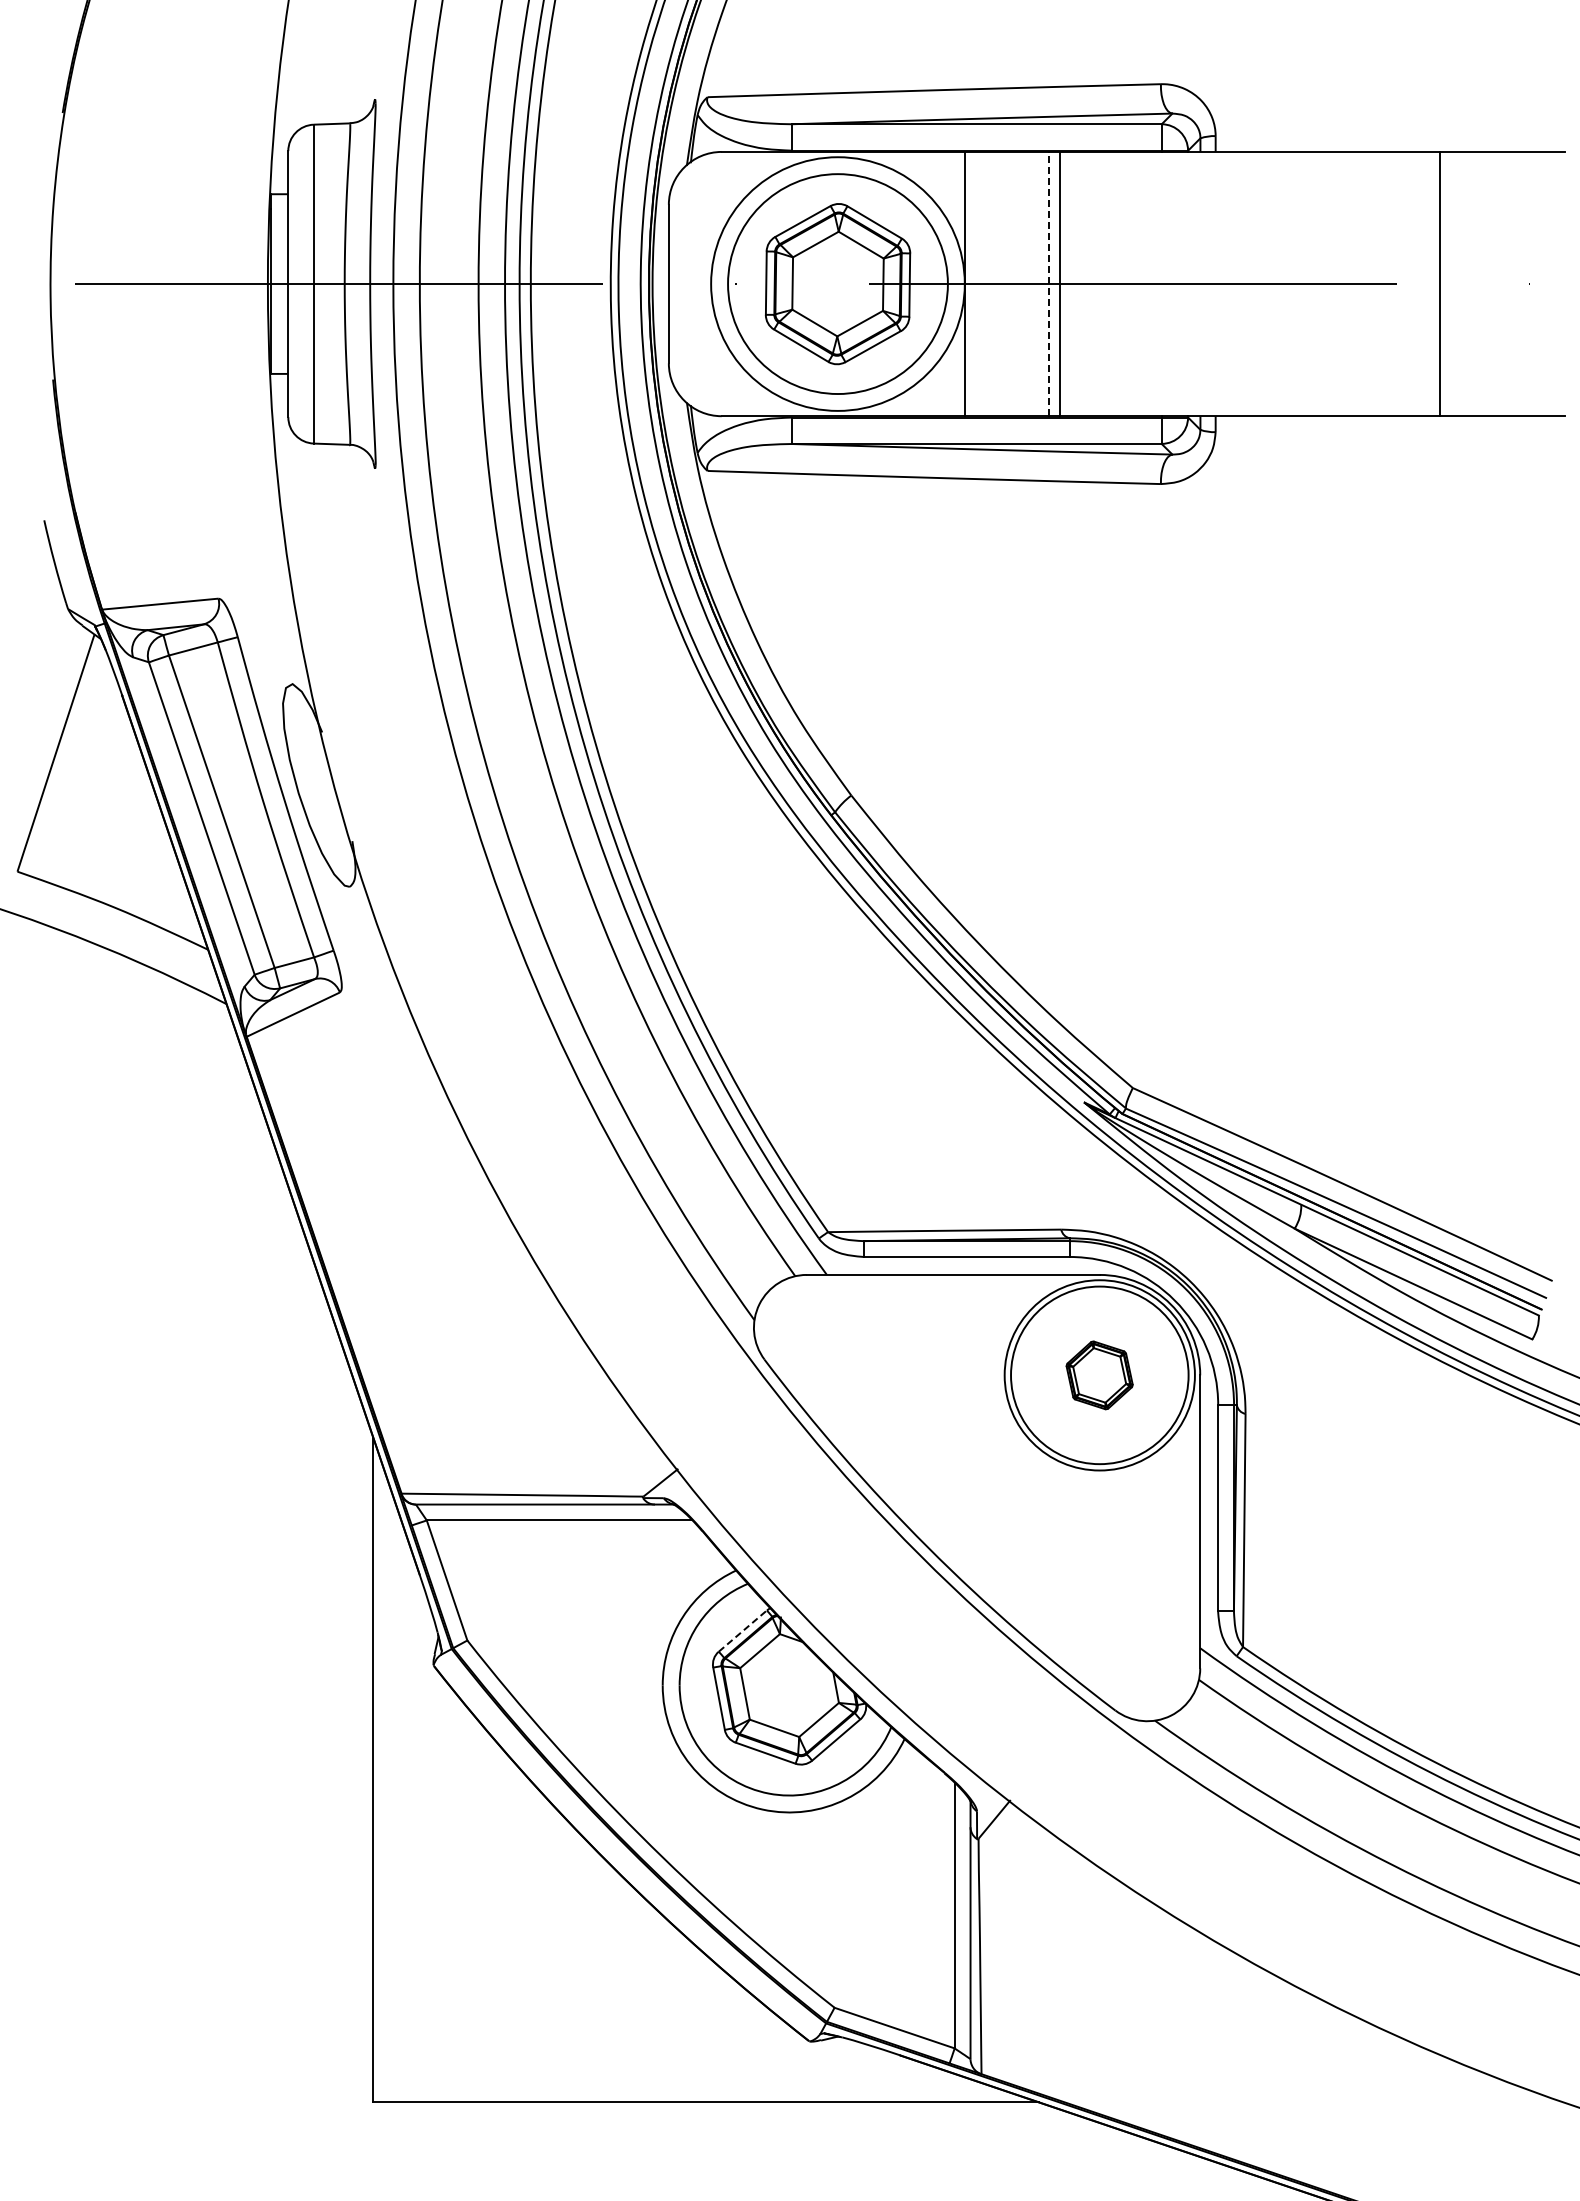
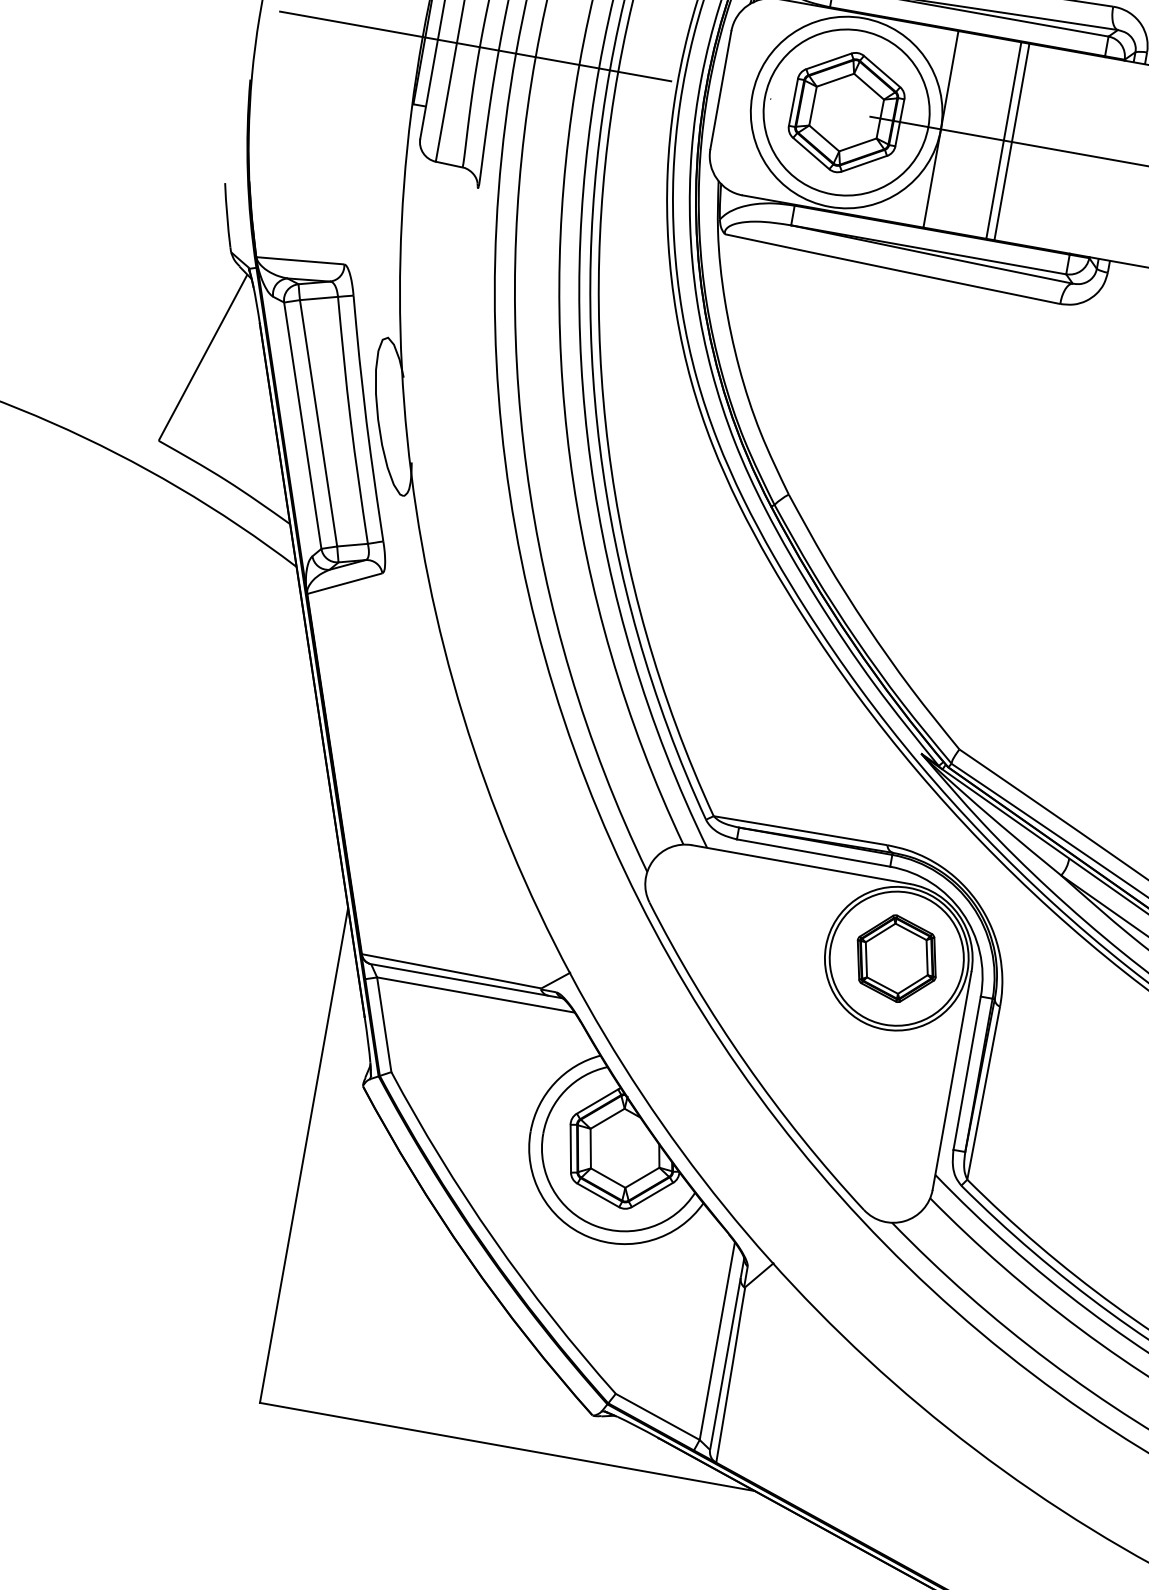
line: (1049, 283) -> (1004, 140), dashed -> solid
part: (1099, 1375) -> (896, 958), size x1.67
line: (742, 1631) -> (597, 1101), dashed -> solid

